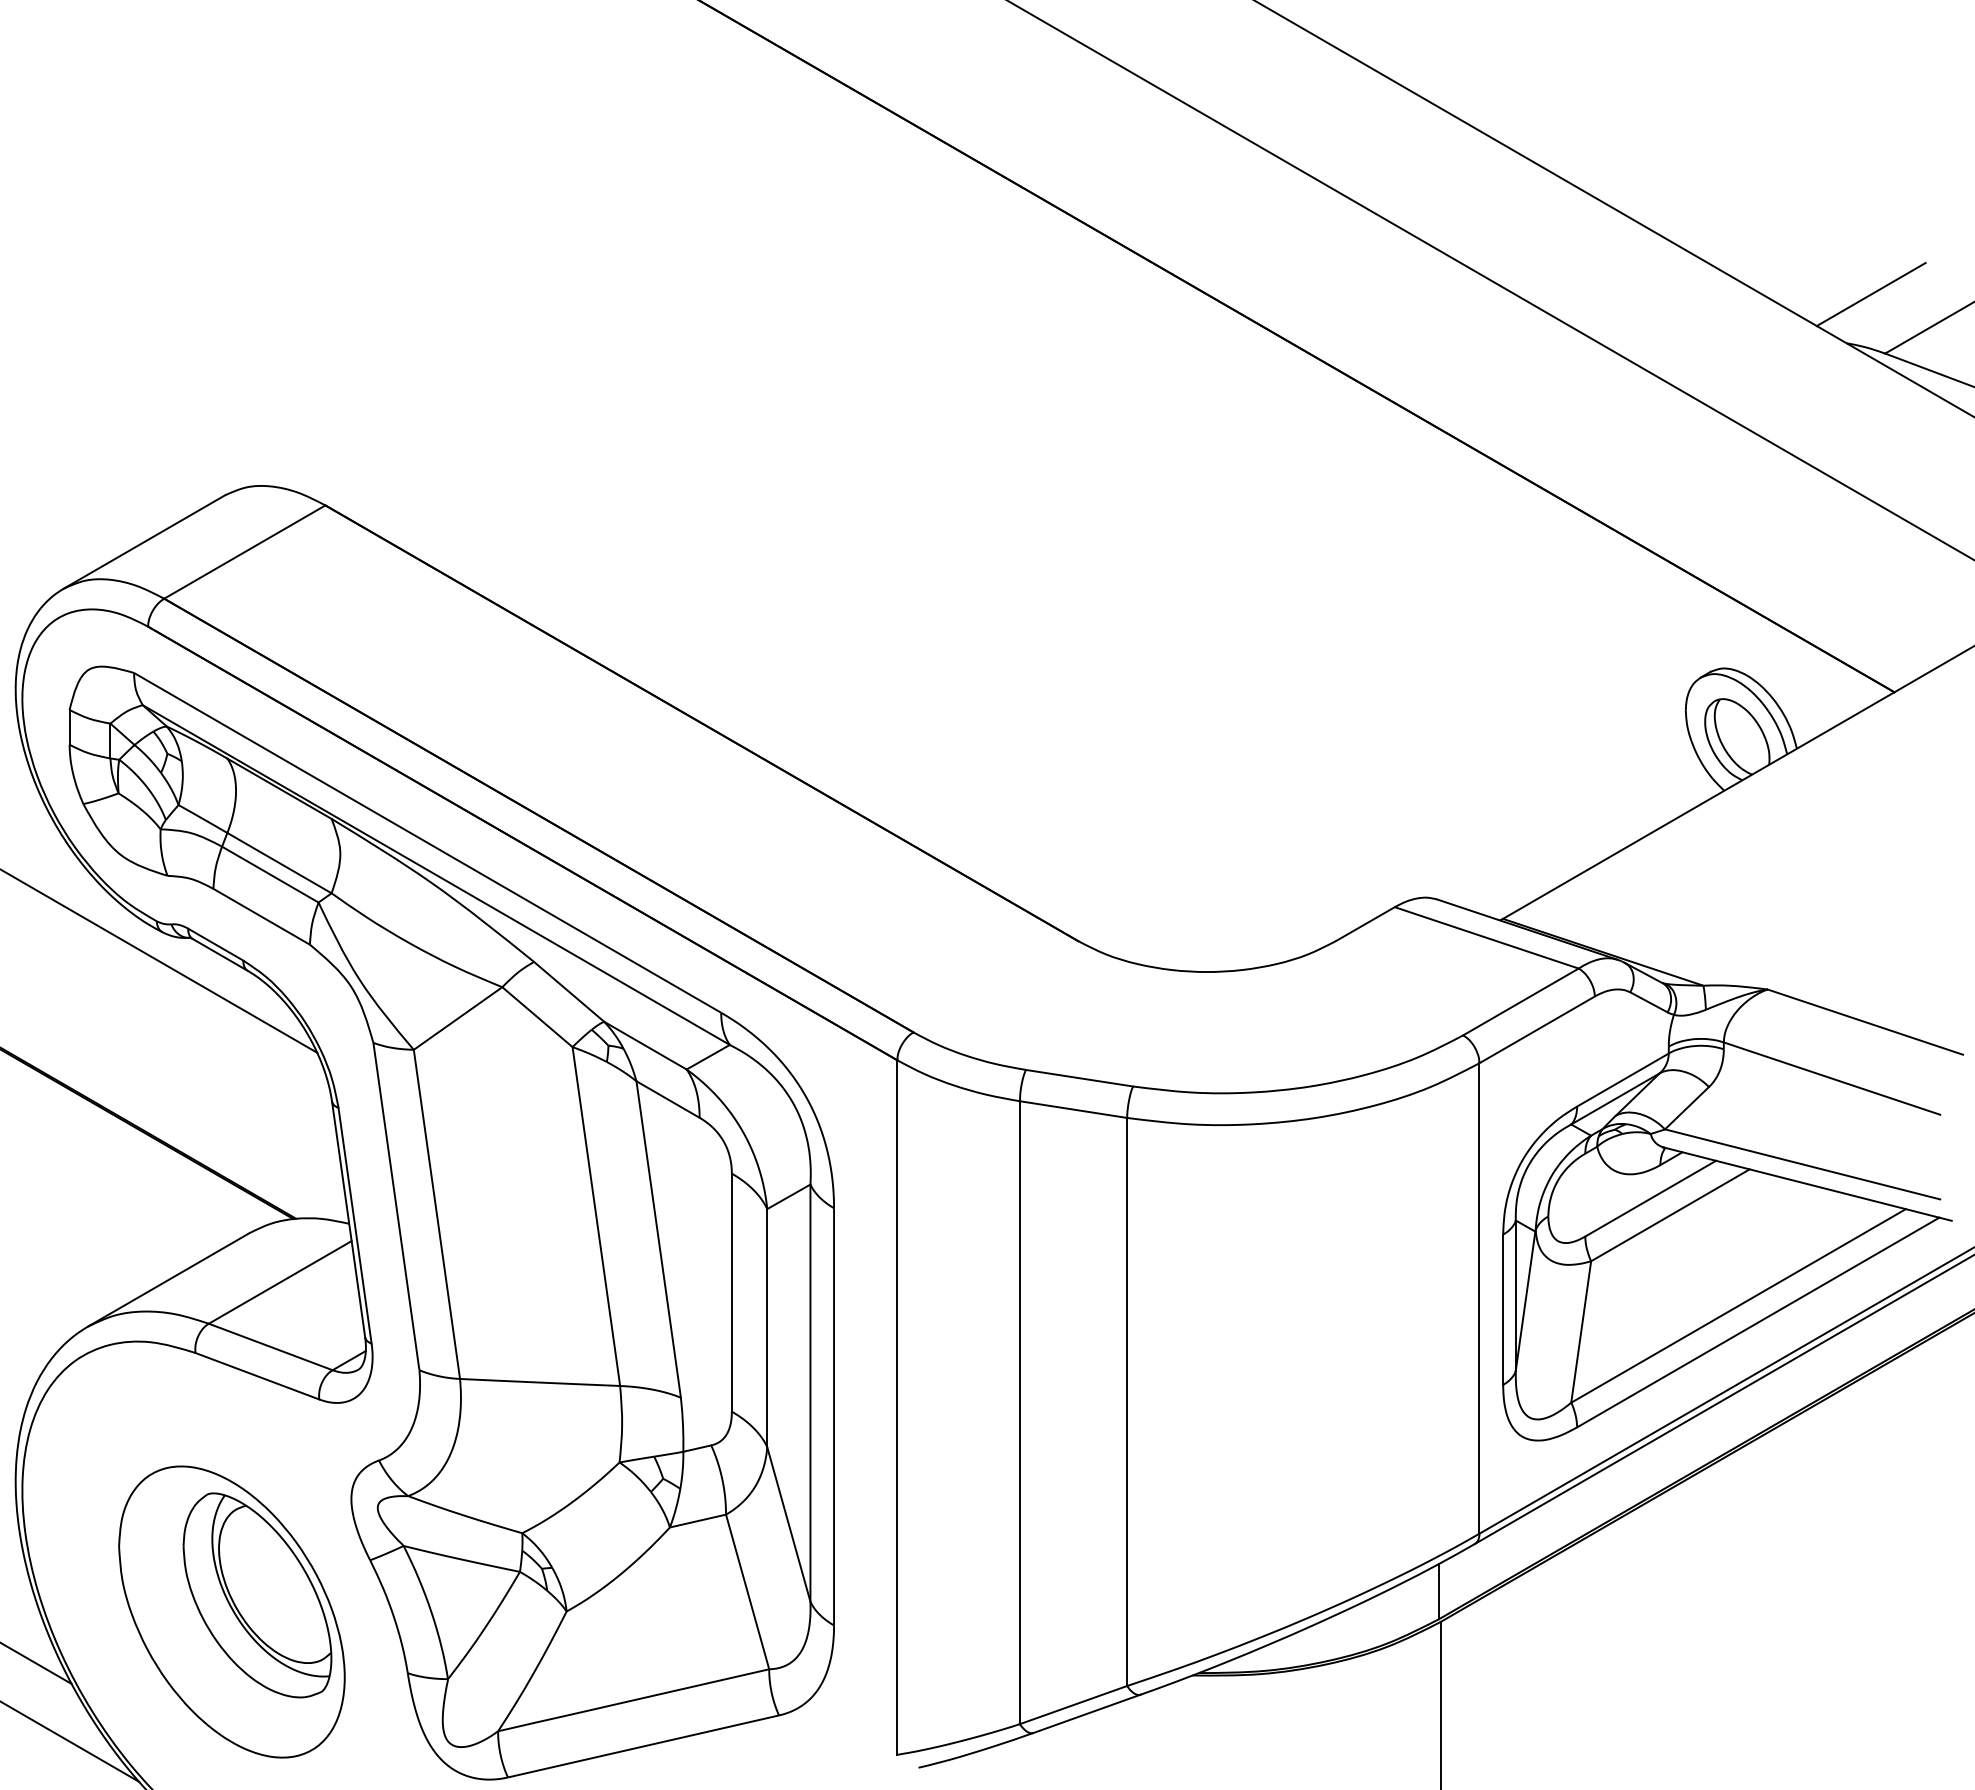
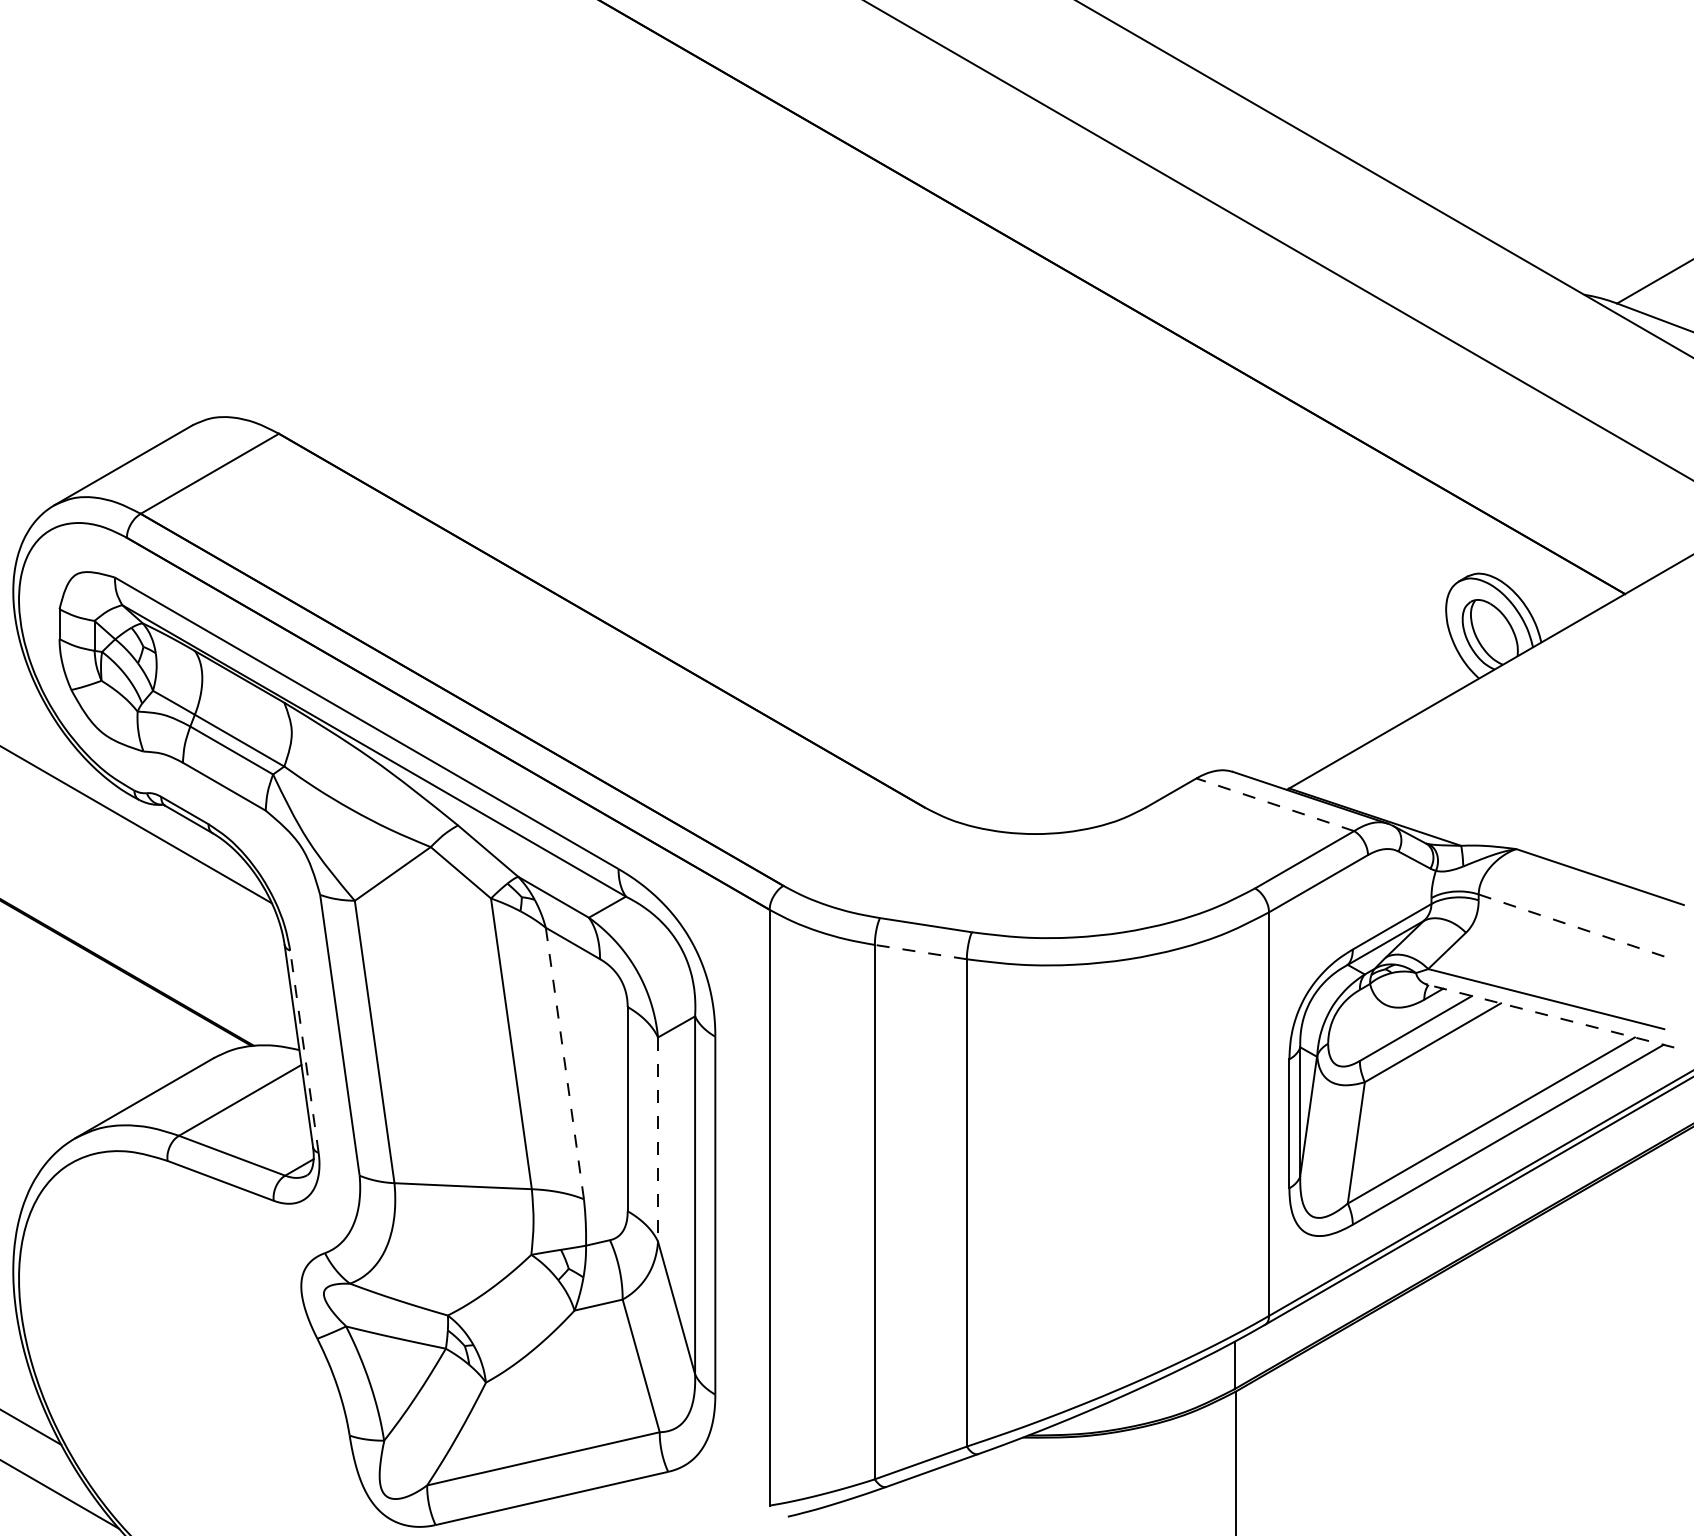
line: (1870, 294) -> (1604, 252), removed
line: (1486, 937) -> (1275, 804), solid -> dashed
line: (1831, 1078) -> (1571, 925), solid -> dashed
line: (1073, 1109) -> (920, 952), solid -> dashed
line: (1807, 1184) -> (1550, 1016), solid -> dashed
line: (355, 1225) -> (304, 1051), solid -> dashed
line: (658, 1239) -> (564, 1063), solid -> dashed
line: (767, 1328) -> (658, 1139), solid -> dashed
part: (231, 1611) -> (198, 1382), removed

